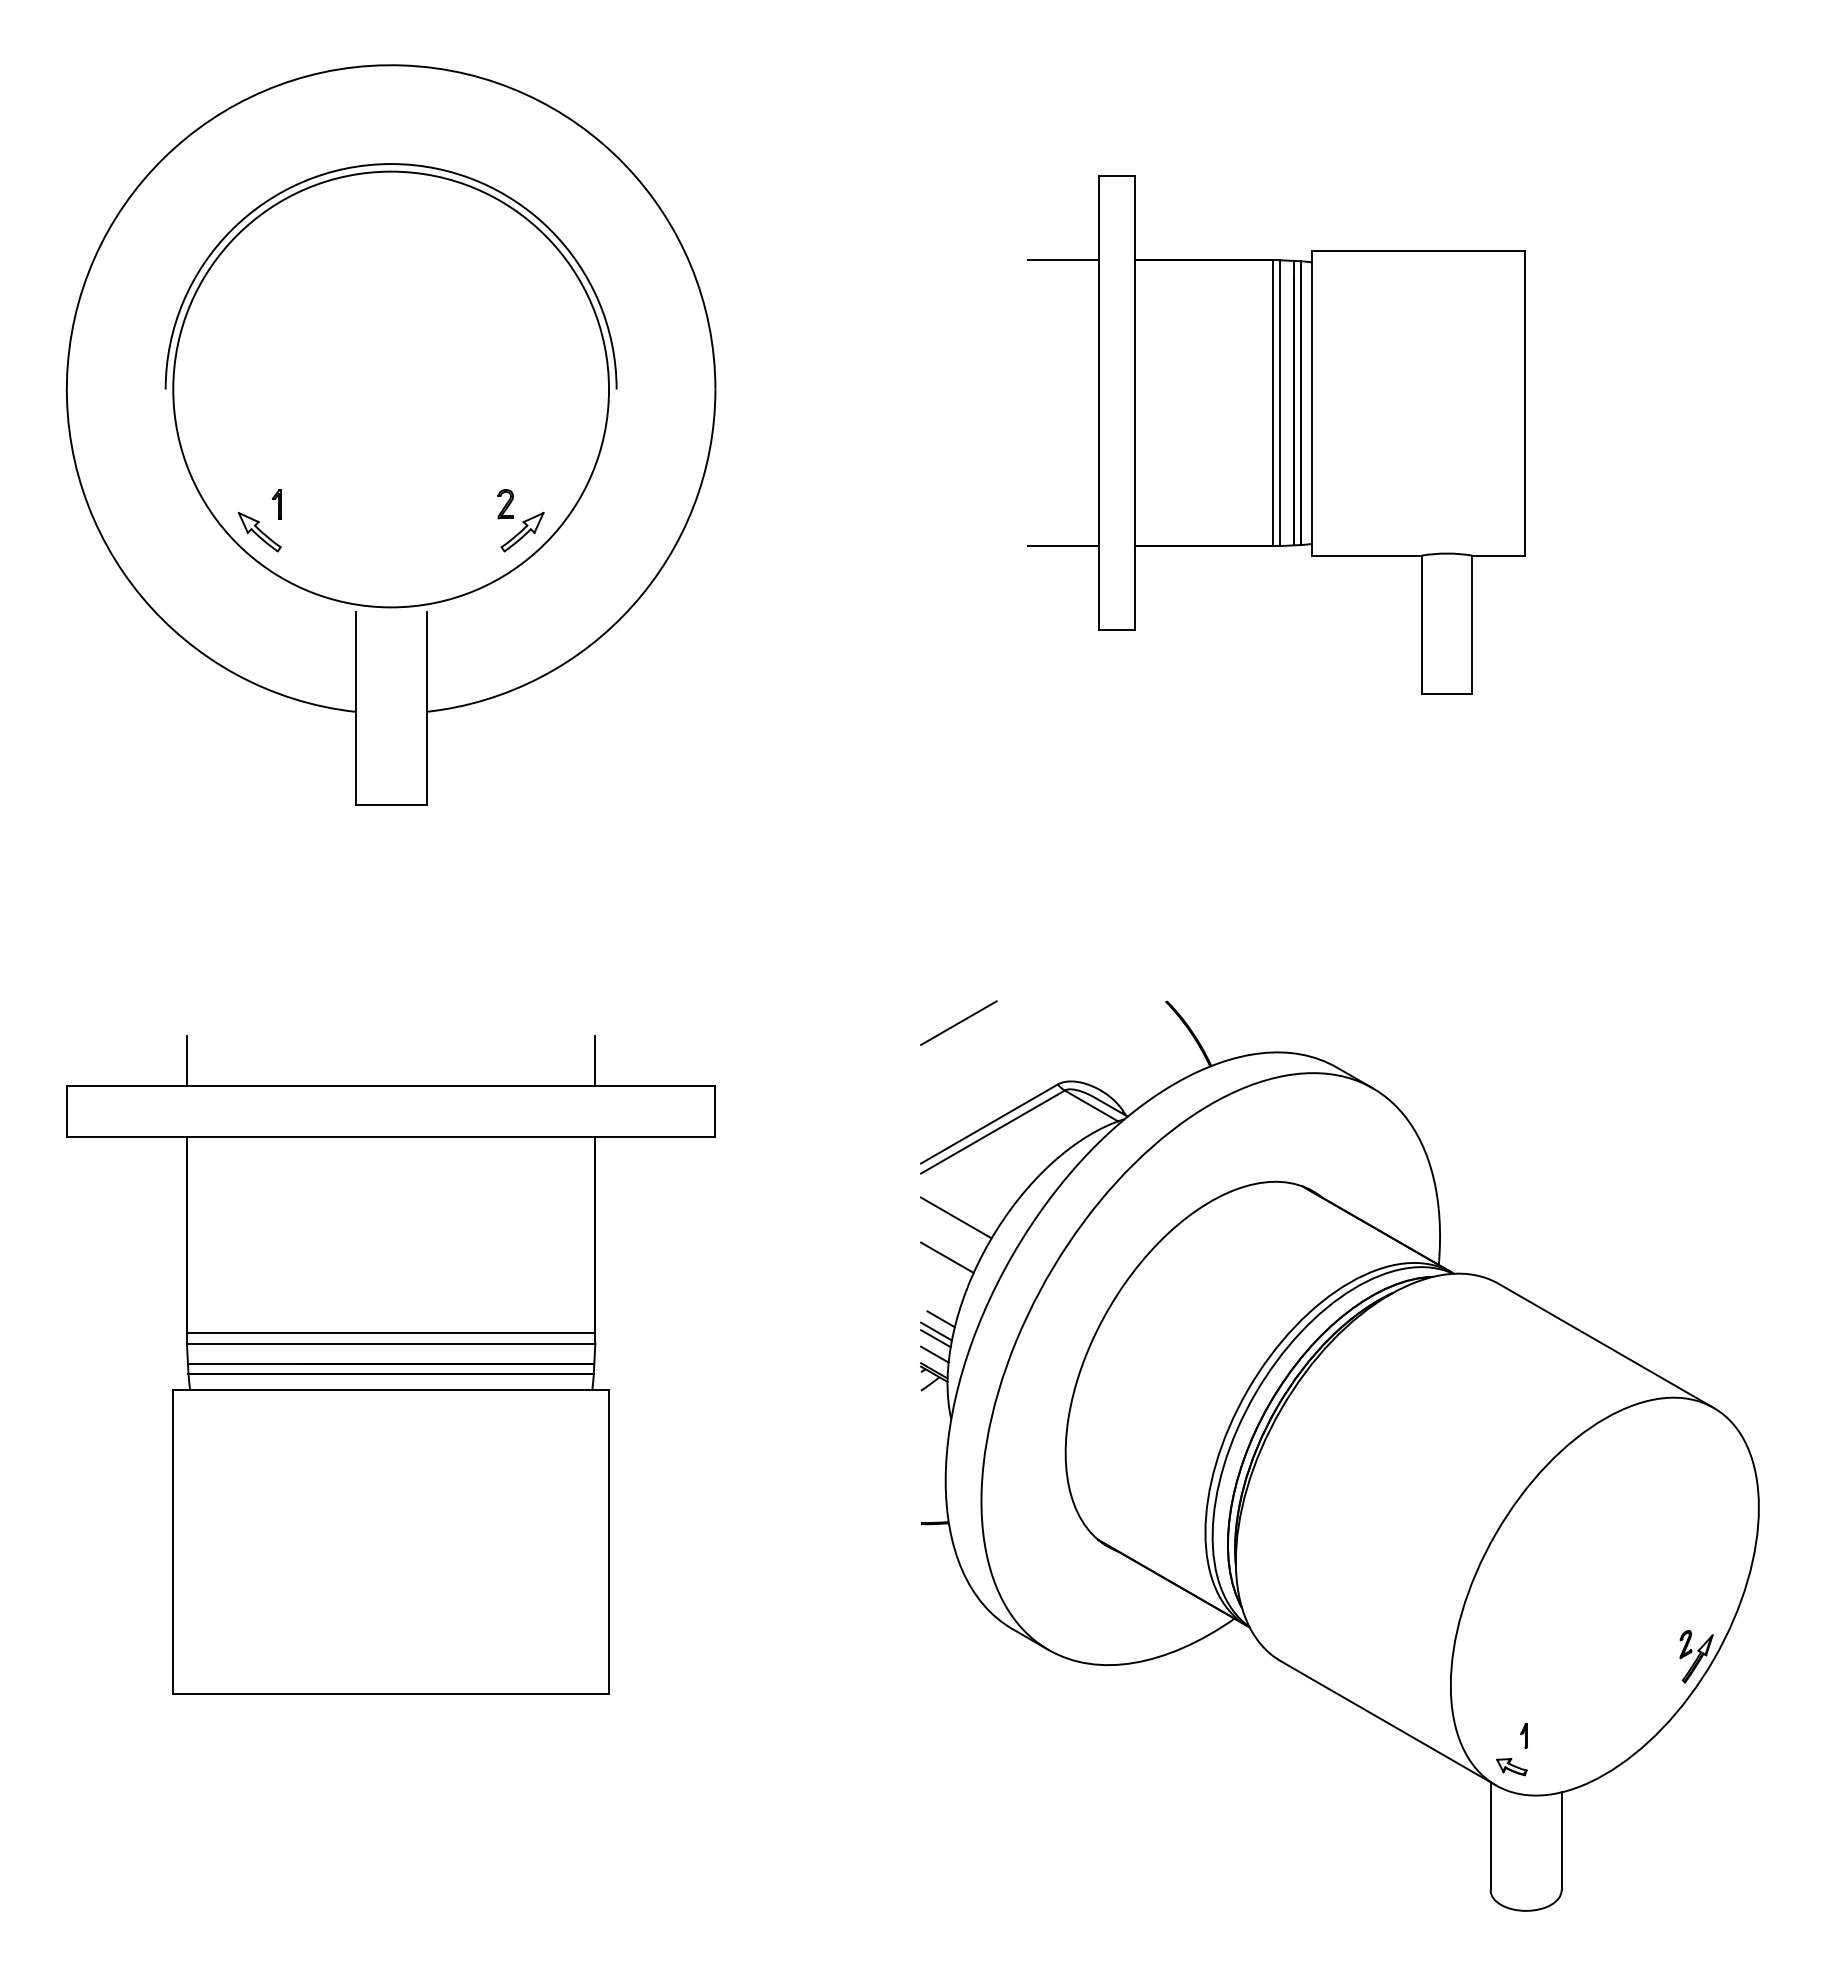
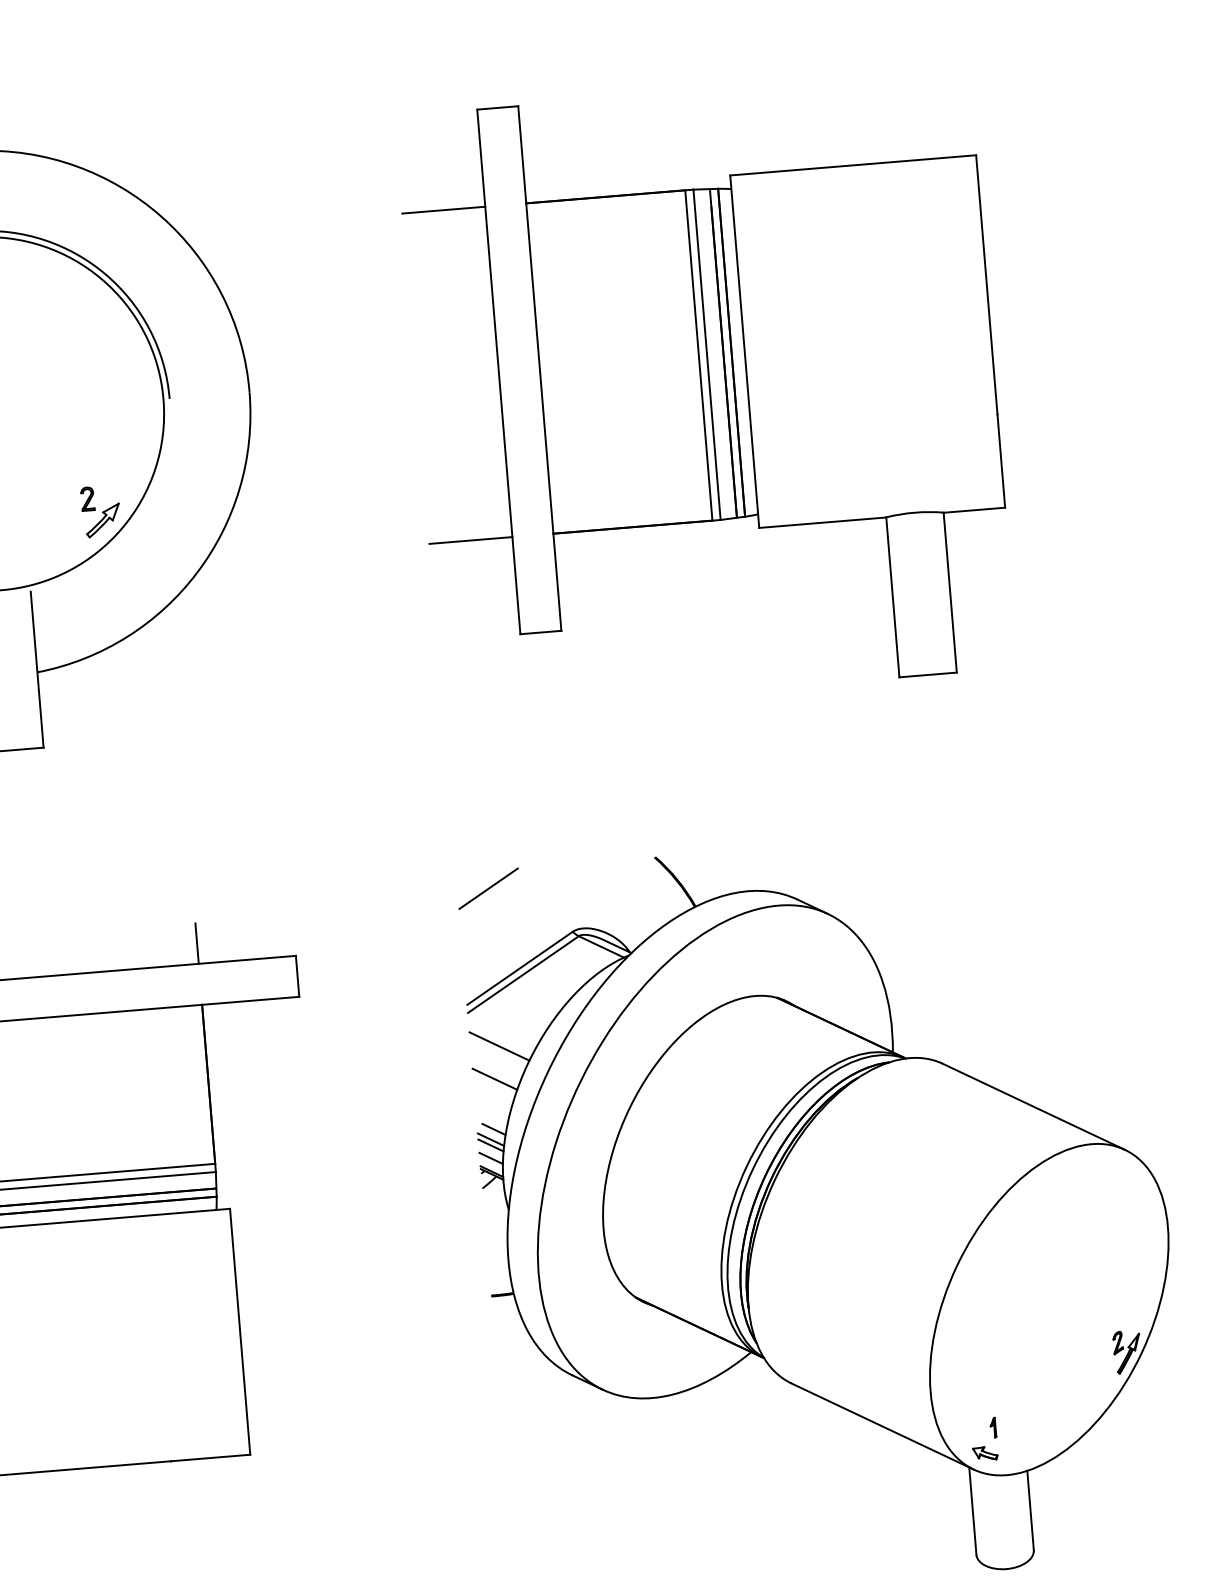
part: (1276, 434) -> (706, 391), size x1.43

